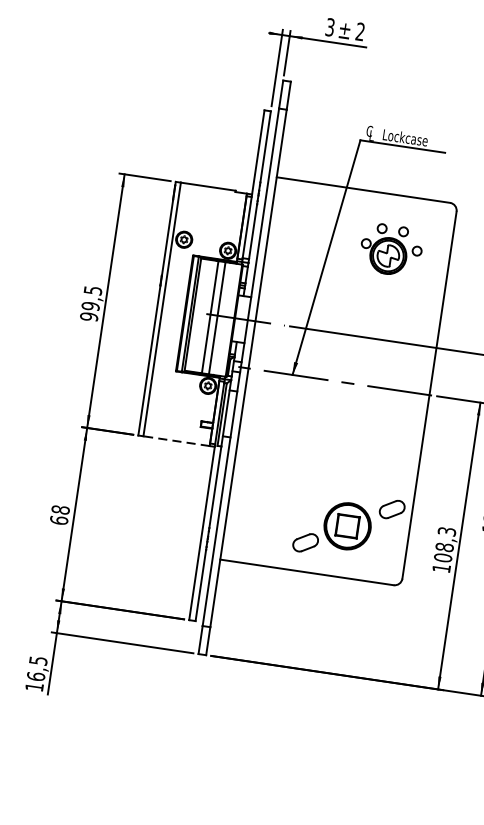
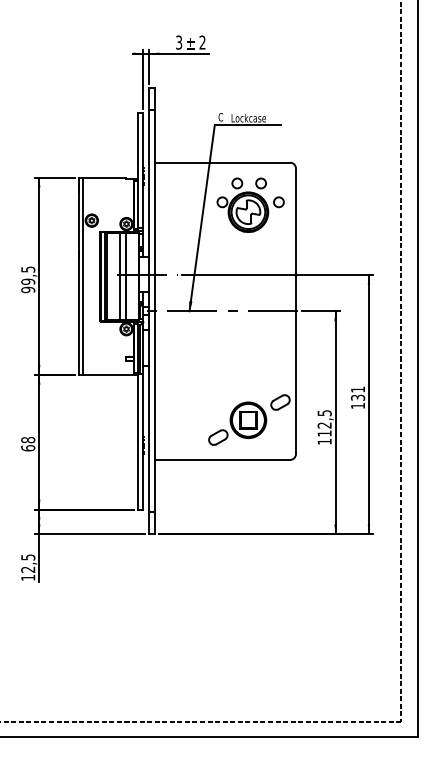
part: (391, 249) -> (250, 204), size x1.43
line: (176, 440) -> (108, 374), dashed -> solid
text: (444, 544) -> (324, 423), 108,3 -> 112,5
text: (36, 676) -> (28, 569), 16,5 -> 12,5

